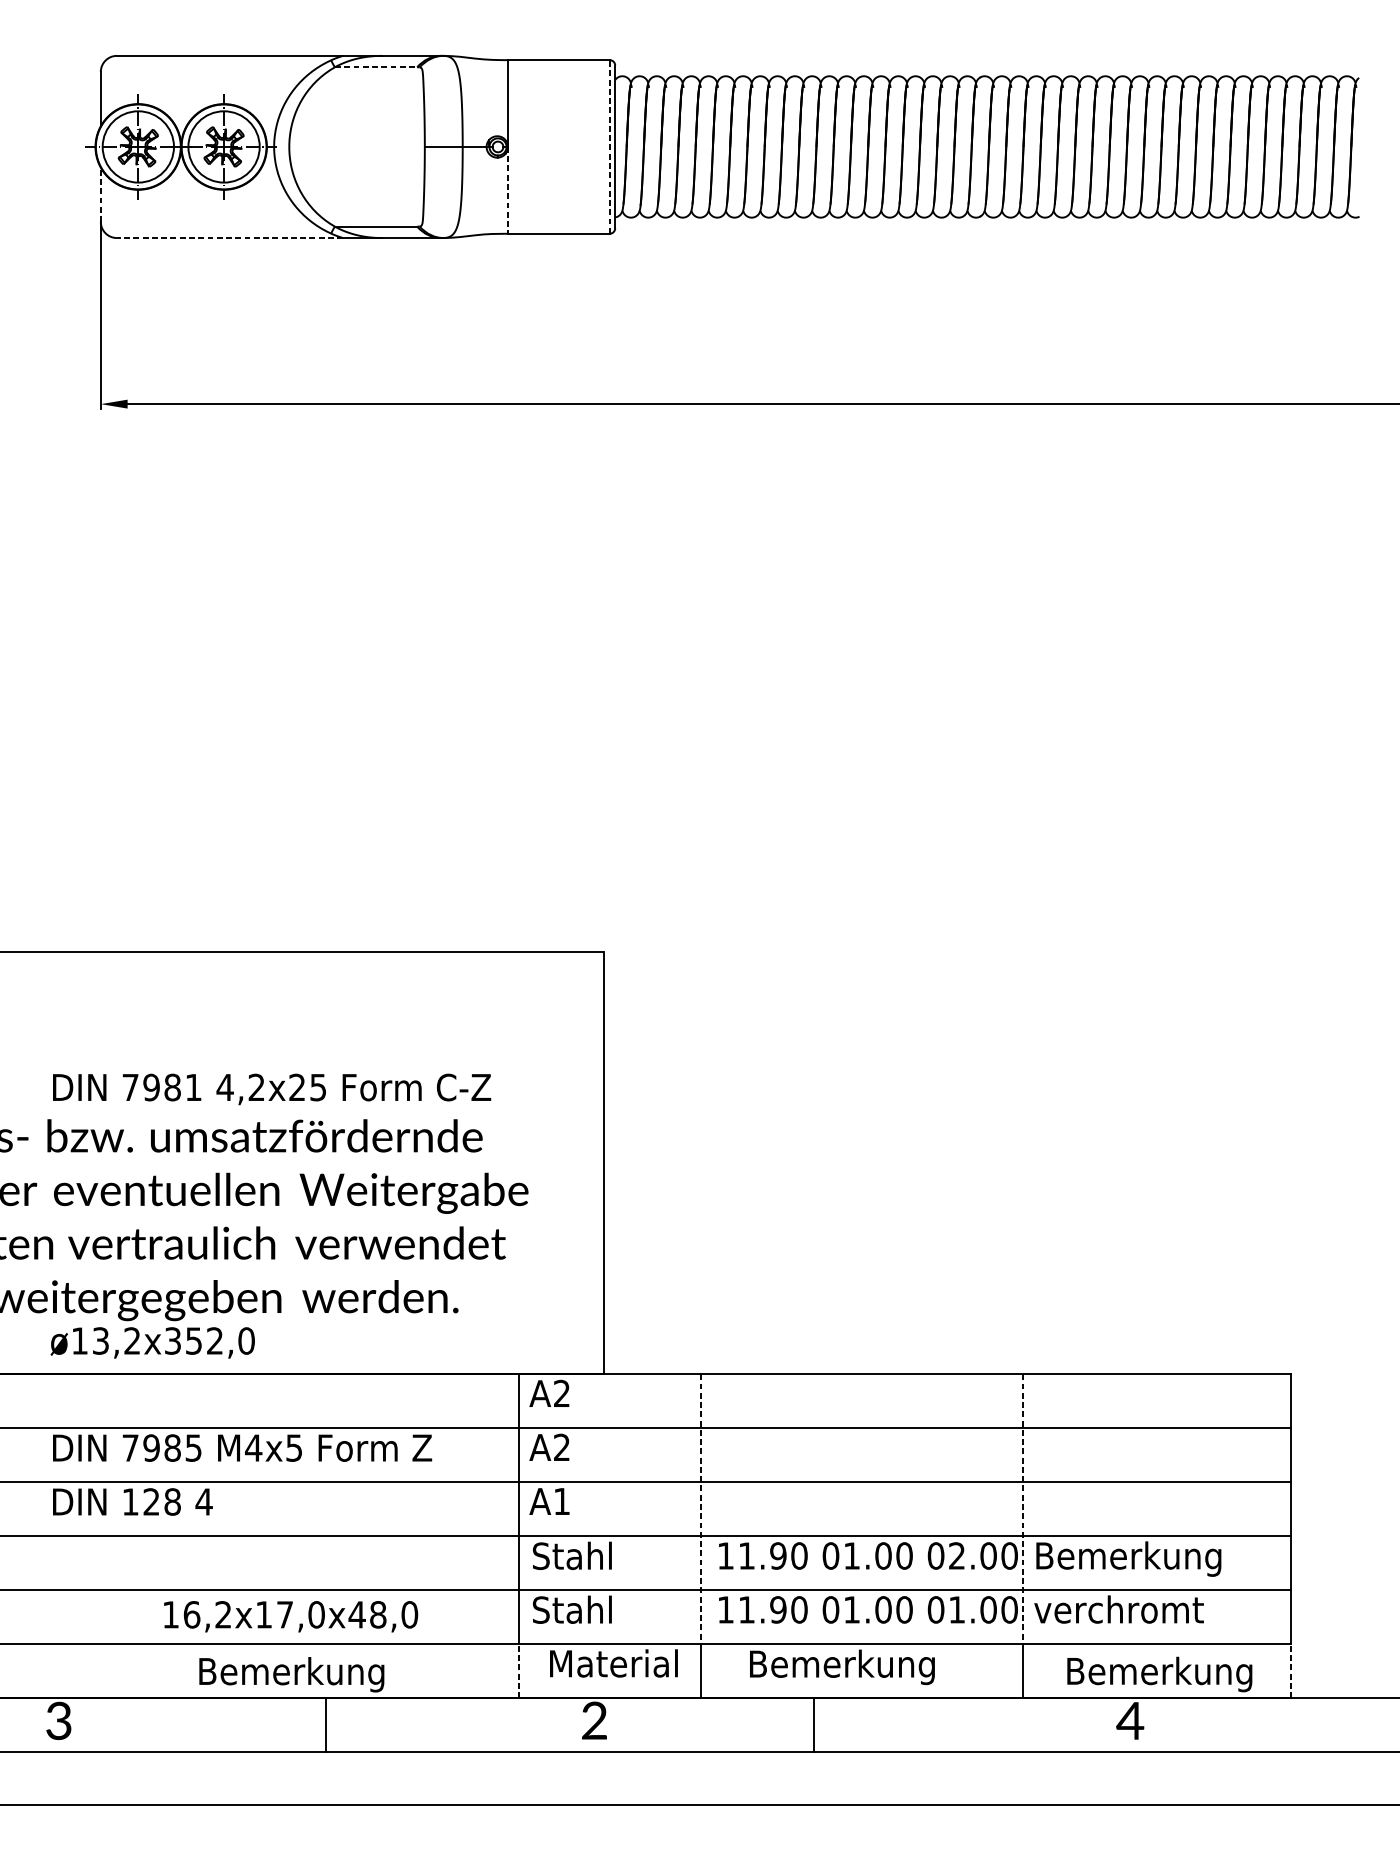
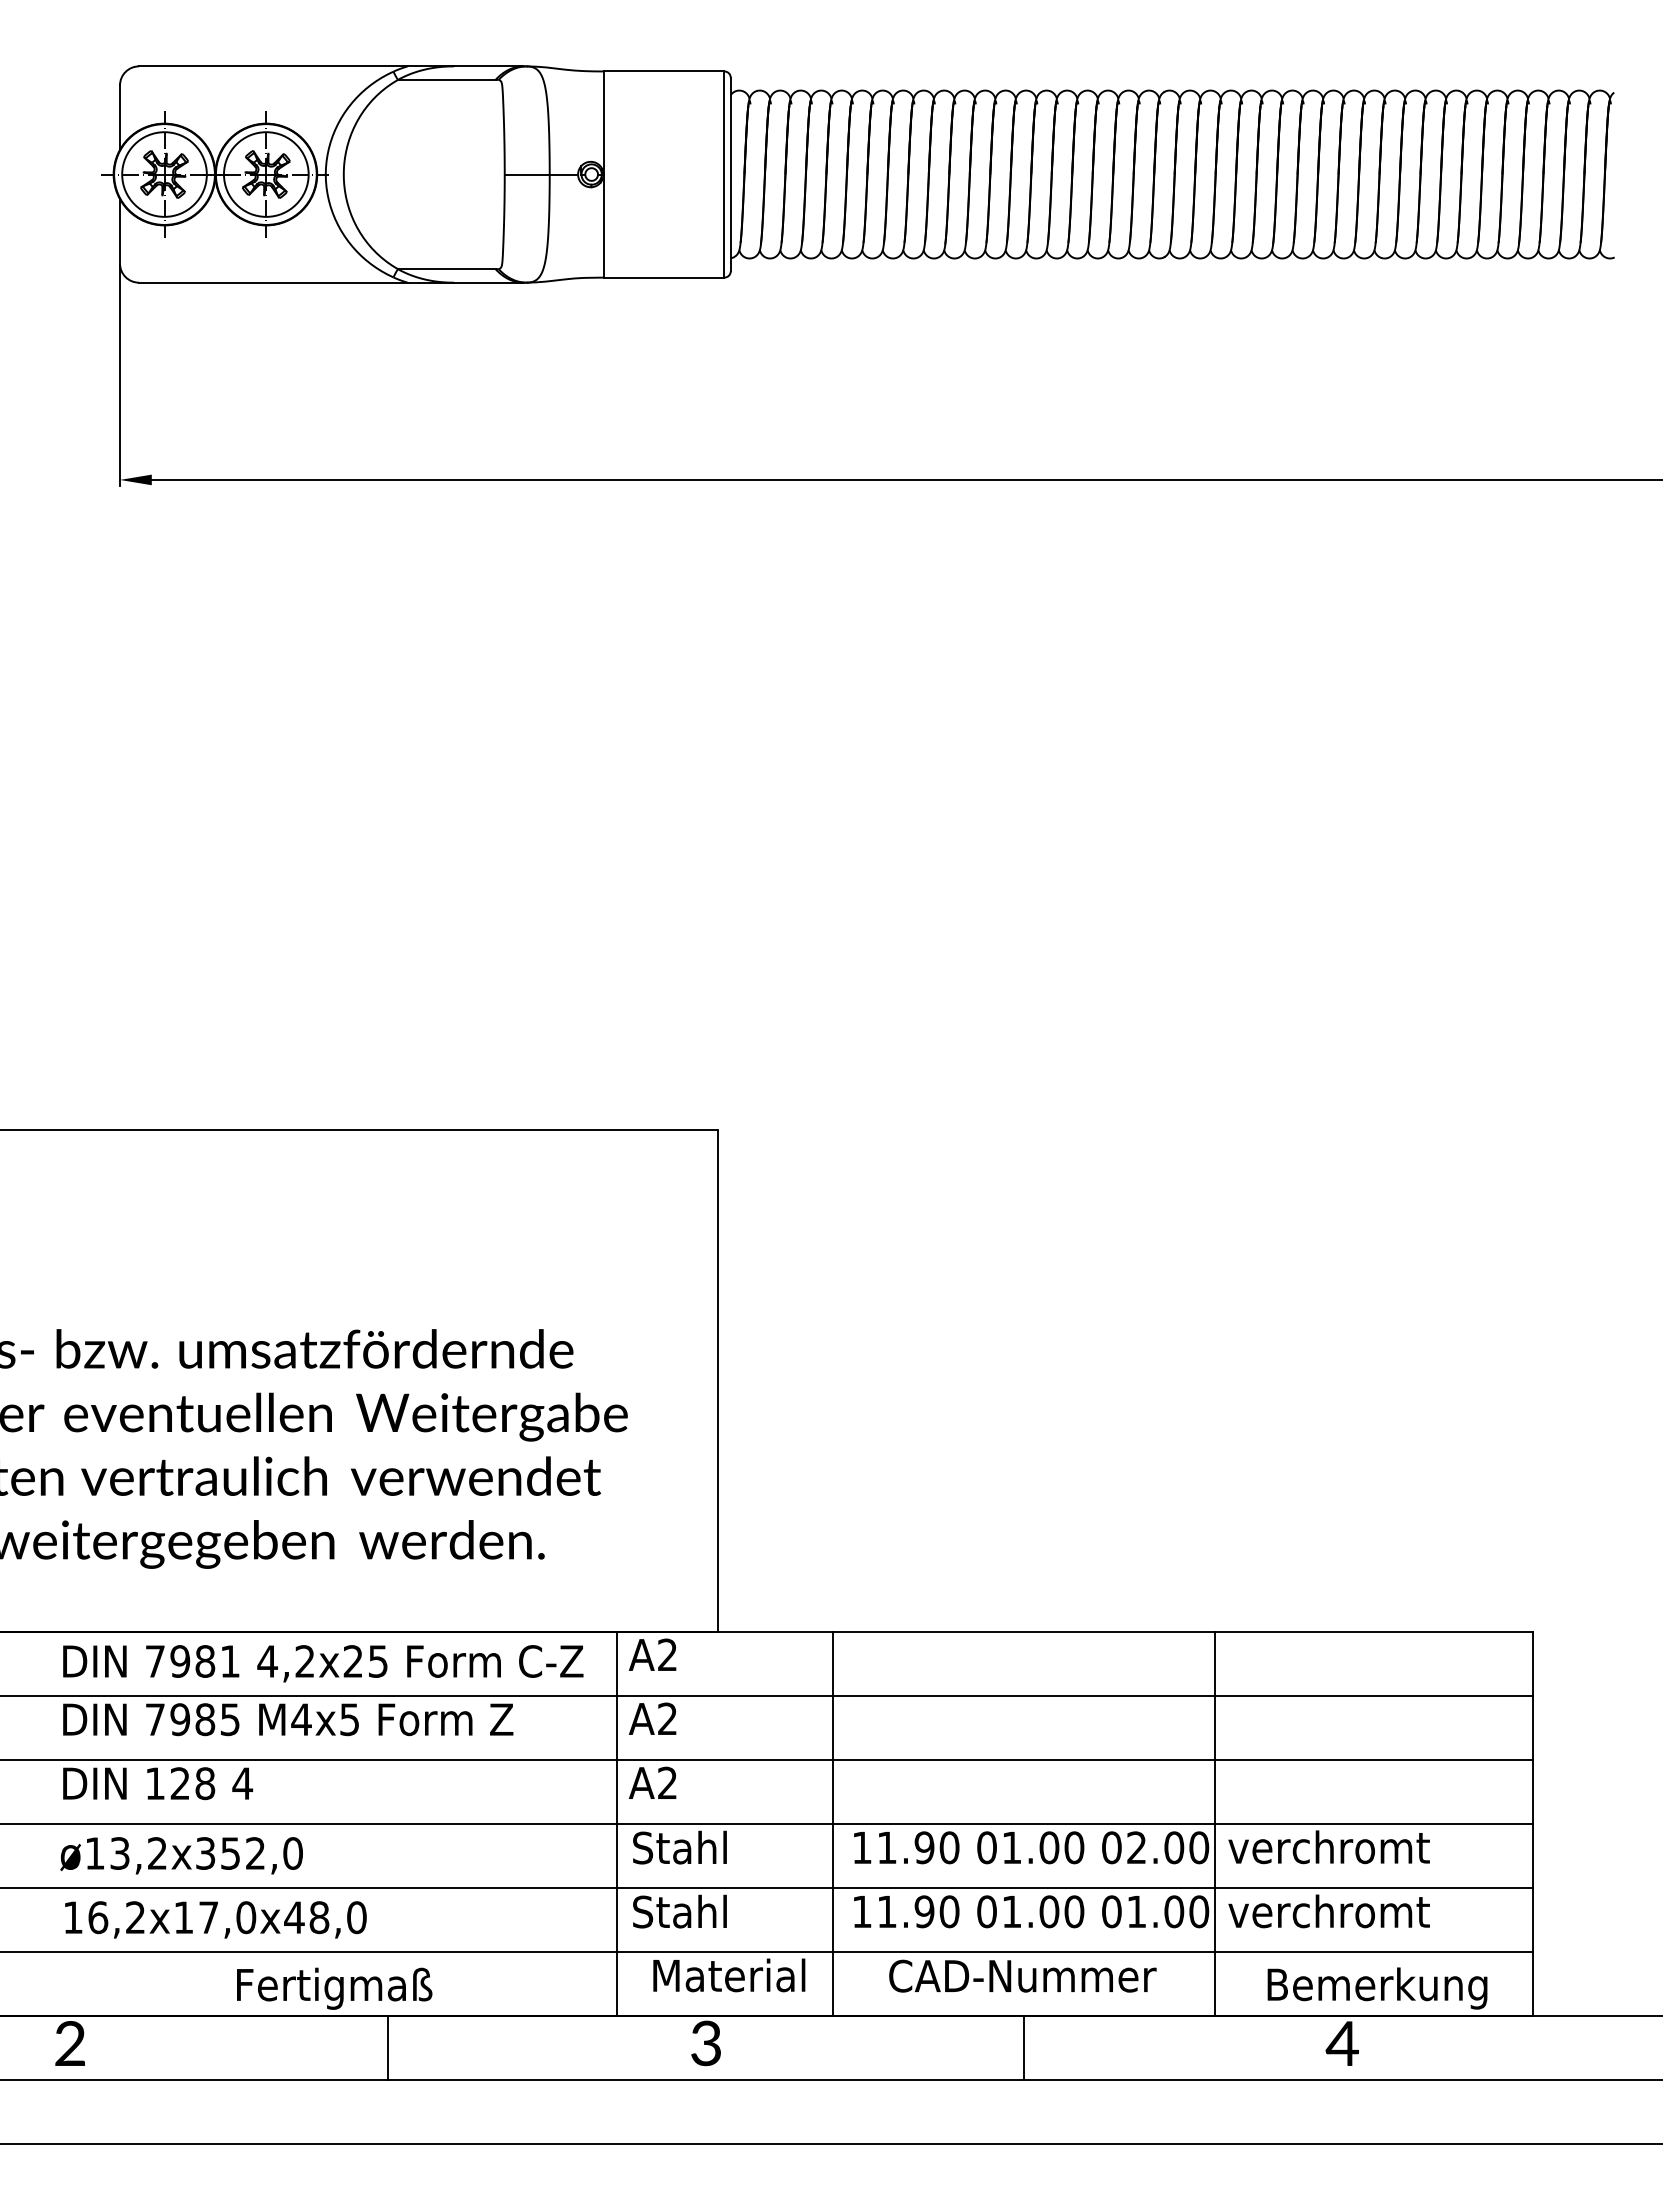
line: (375, 66) -> (446, 79), dashed -> solid
line: (609, 146) -> (724, 174), dashed -> solid
line: (508, 190) -> (603, 226), dashed -> solid
line: (100, 194) -> (119, 230), dashed -> solid
line: (229, 237) -> (272, 282), dashed -> solid
text: (272, 1089) -> (323, 1663), moved
text: (152, 1342) -> (181, 1855), moved
text: (561, 1501) -> (667, 1782), A1 -> A2
line: (701, 1509) -> (833, 1792), dashed -> solid
line: (1023, 1509) -> (1215, 1792), dashed -> solid
text: (1127, 1559) -> (1339, 1851), Bemerkung -> verchromt
text: (290, 1616) -> (215, 1919), moved
text: (860, 1667) -> (1022, 1980), Bemerkung -> CAD-Nummer
line: (518, 1670) -> (616, 1983), dashed -> solid
line: (1291, 1670) -> (1533, 1983), dashed -> solid
text: (293, 1674) -> (348, 1988), Bemerkung -> Fertigmaß
text: (593, 1720) -> (705, 2043), 2 -> 3
text: (58, 1721) -> (69, 2044), 3 -> 2
line: (814, 1725) -> (1024, 2048), moved

